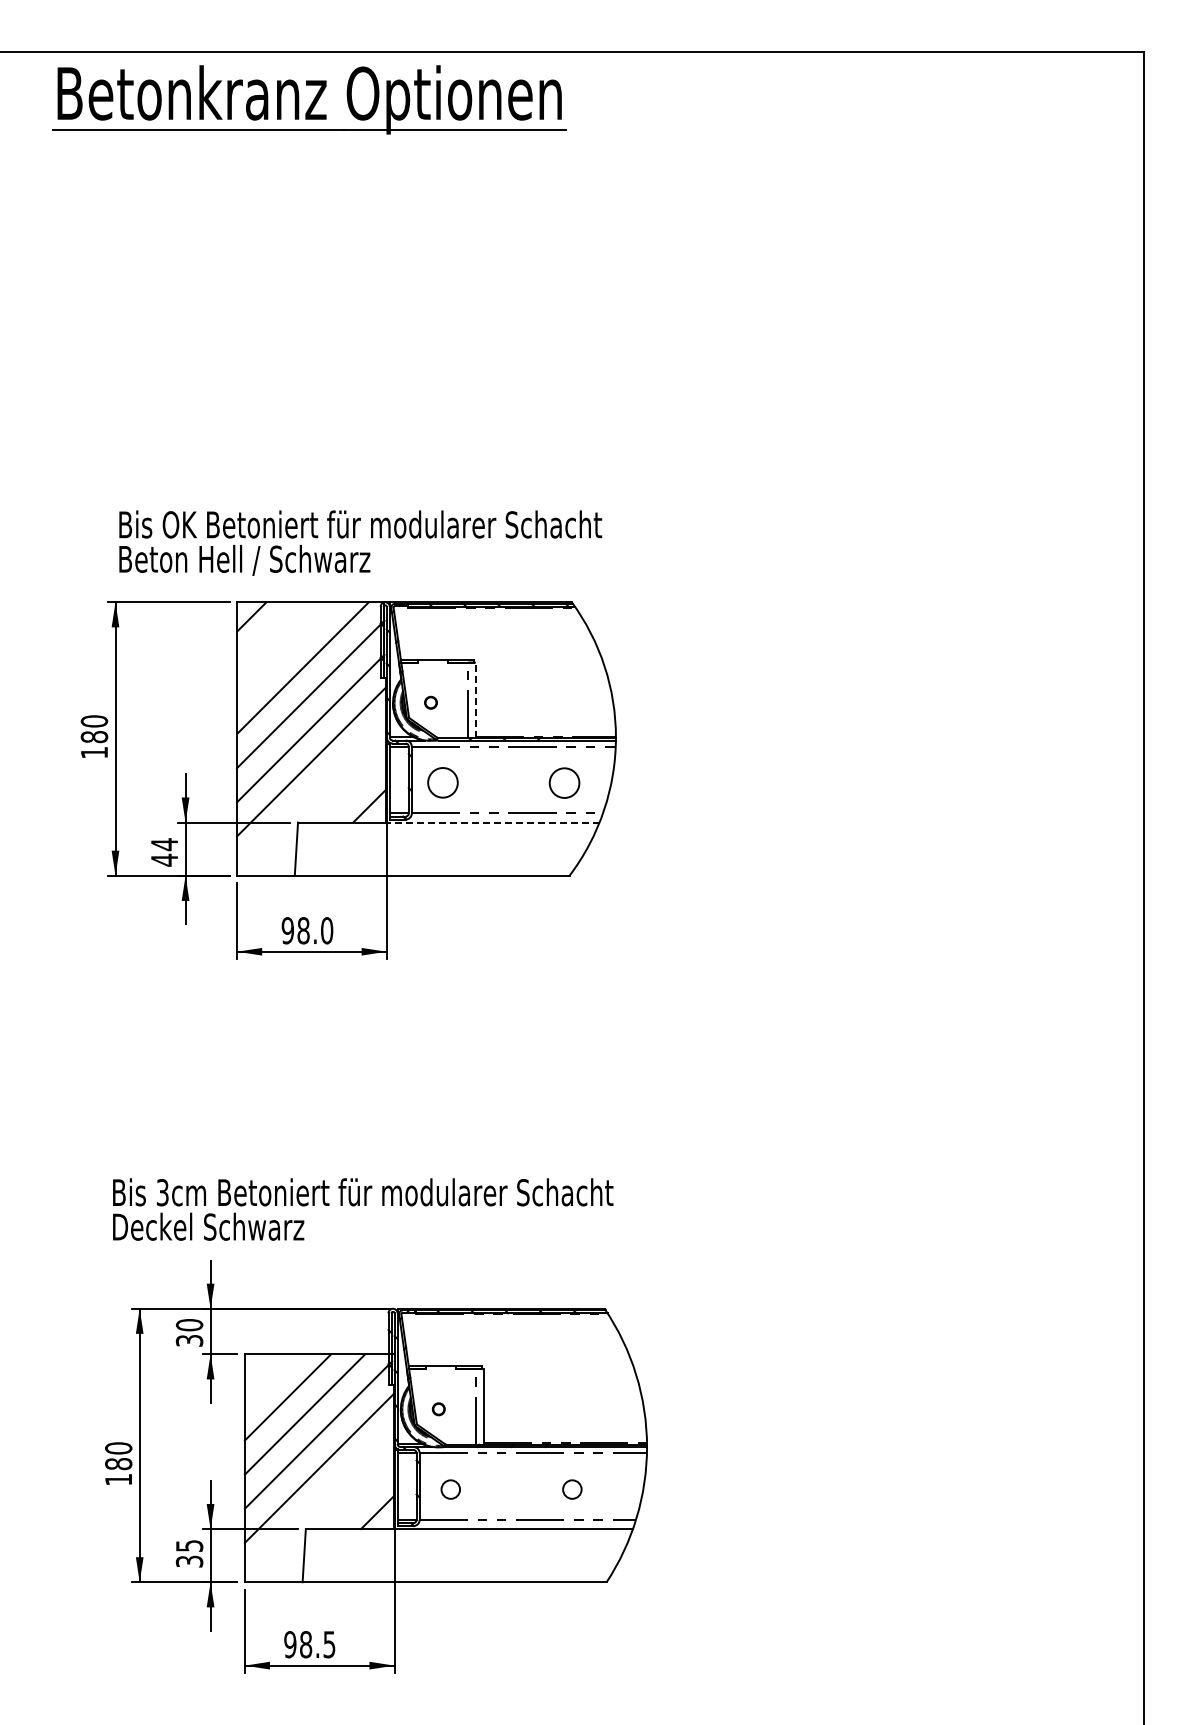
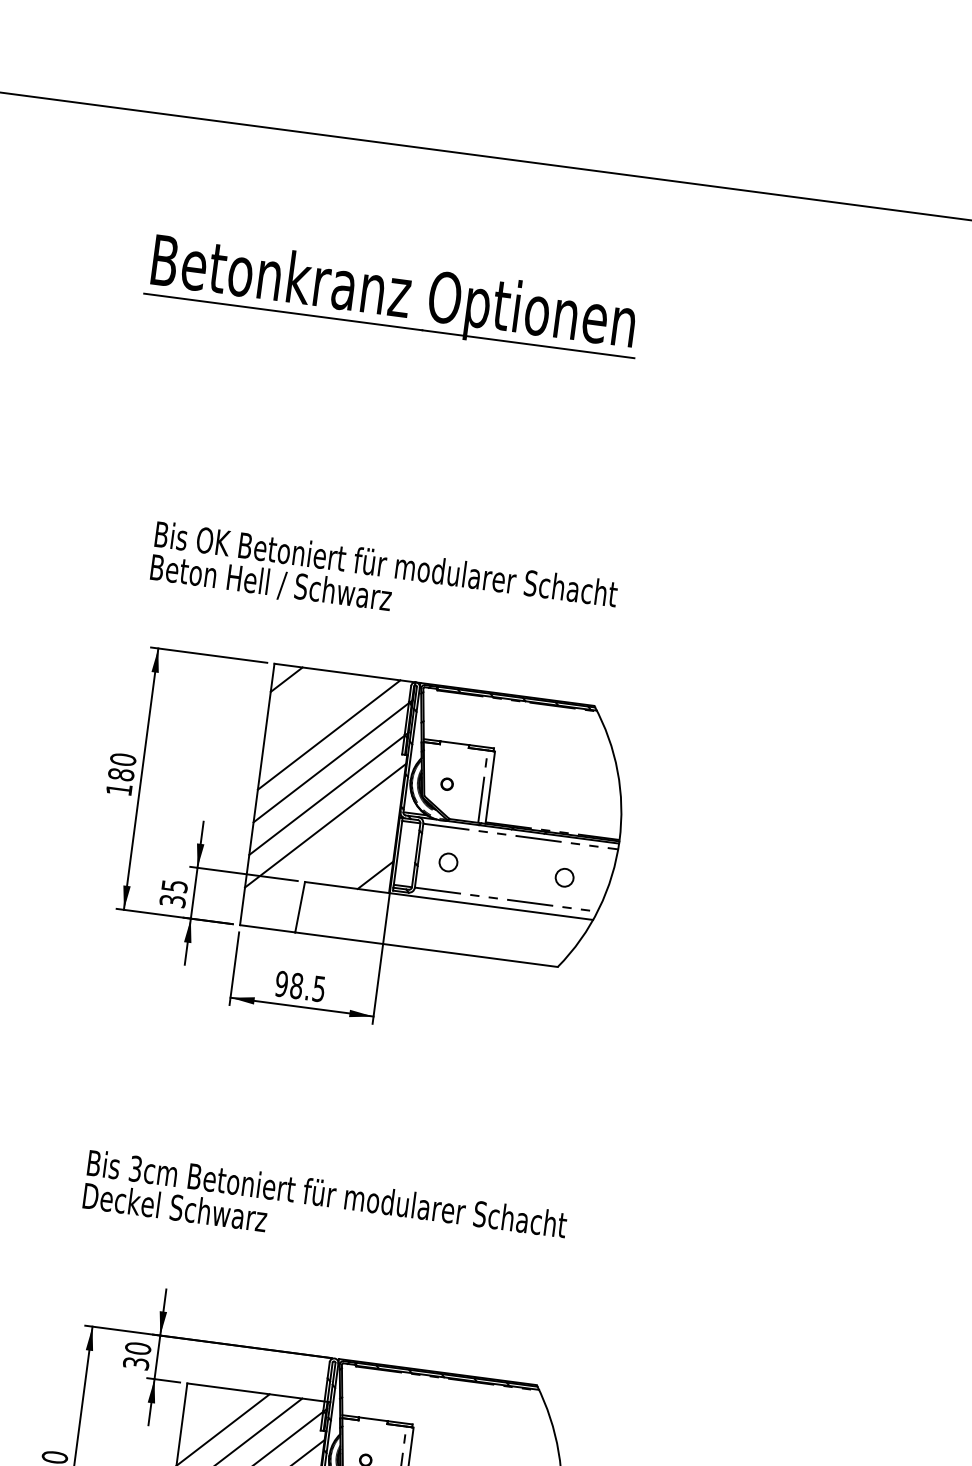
part: (309, 99) -> (393, 296), moved
text: (360, 542) -> (383, 581), moved
line: (475, 700) -> (489, 787), dashed -> solid
circle: (564, 782) -> (564, 877), size x0.62
circle: (442, 783) -> (447, 862), size x0.62
line: (492, 822) -> (490, 906), dashed -> solid
text: (164, 852) -> (173, 893), 44 -> 35
text: (327, 930) -> (319, 988), 98.0 -> 98.5
text: (363, 1209) -> (325, 1210), moved

